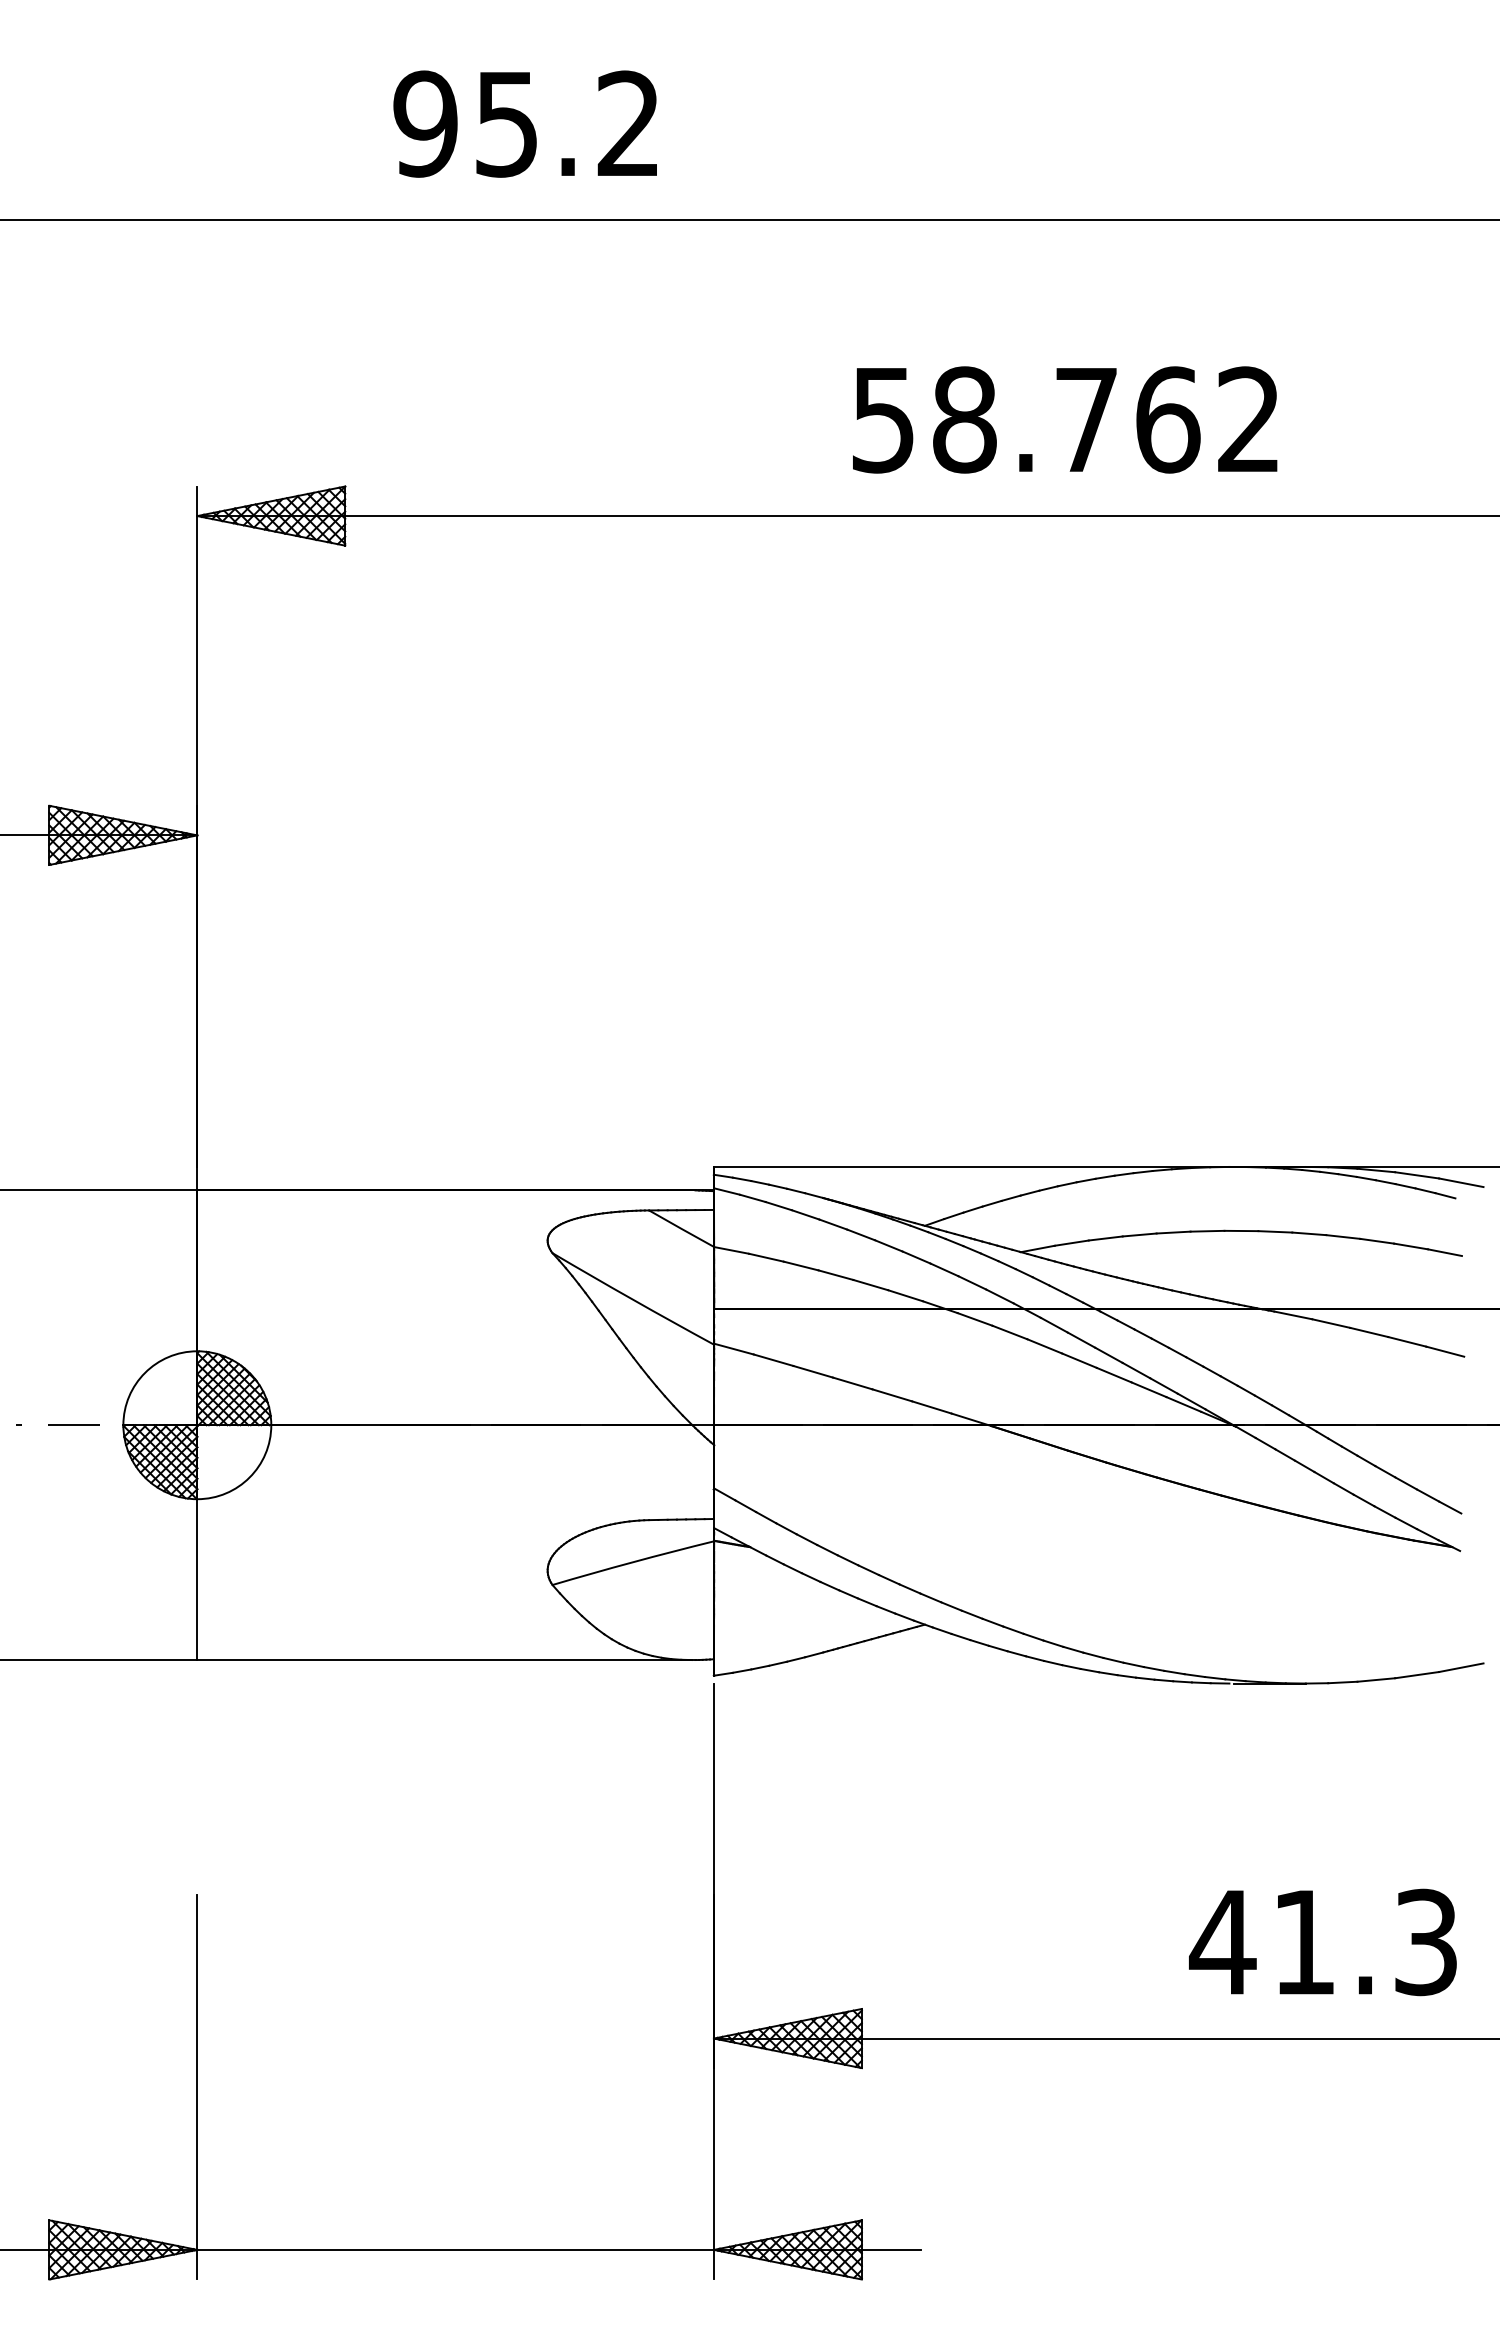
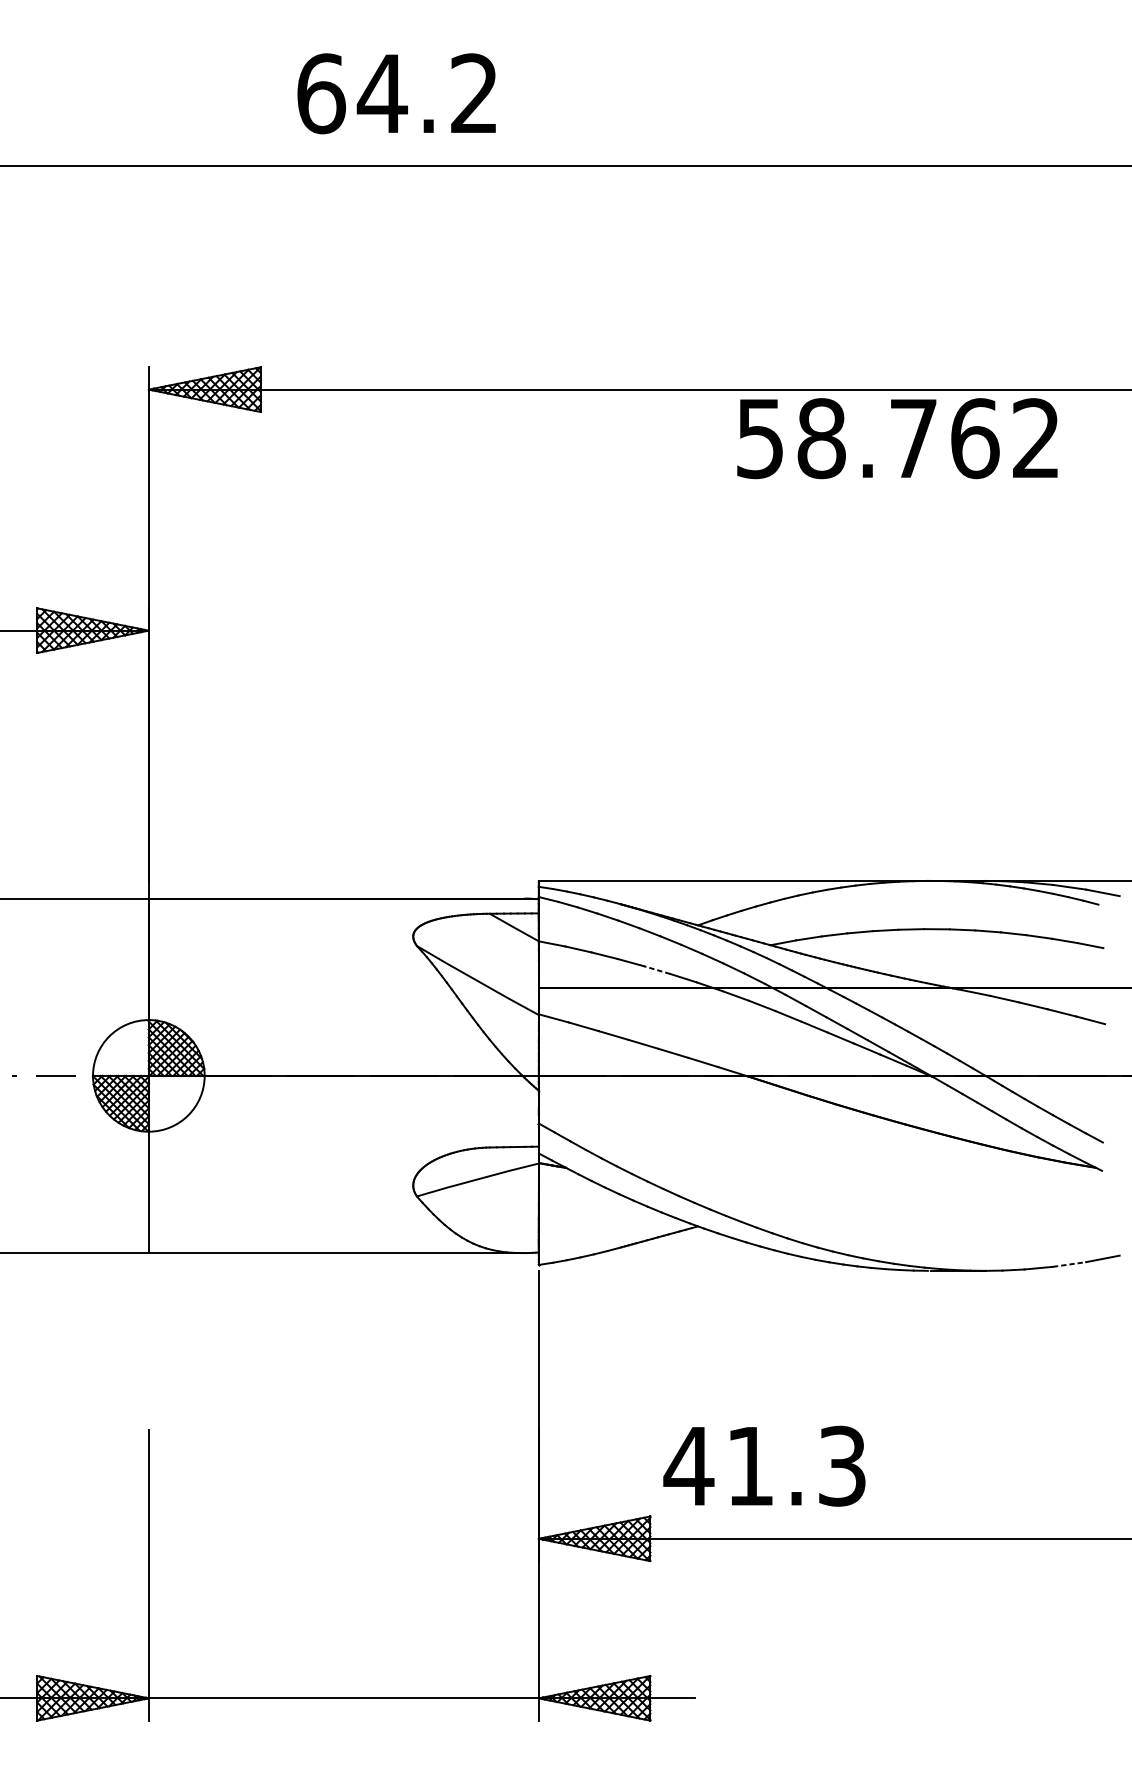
text: (466, 123) -> (352, 93), 95.2 -> 64.2
text: (1065, 419) -> (897, 438), moved
line: (870, 1284) -> (656, 969), solid -> dashed
line: (1417, 1675) -> (1069, 1264), solid -> dashed
text: (1322, 1942) -> (764, 1466), moved

